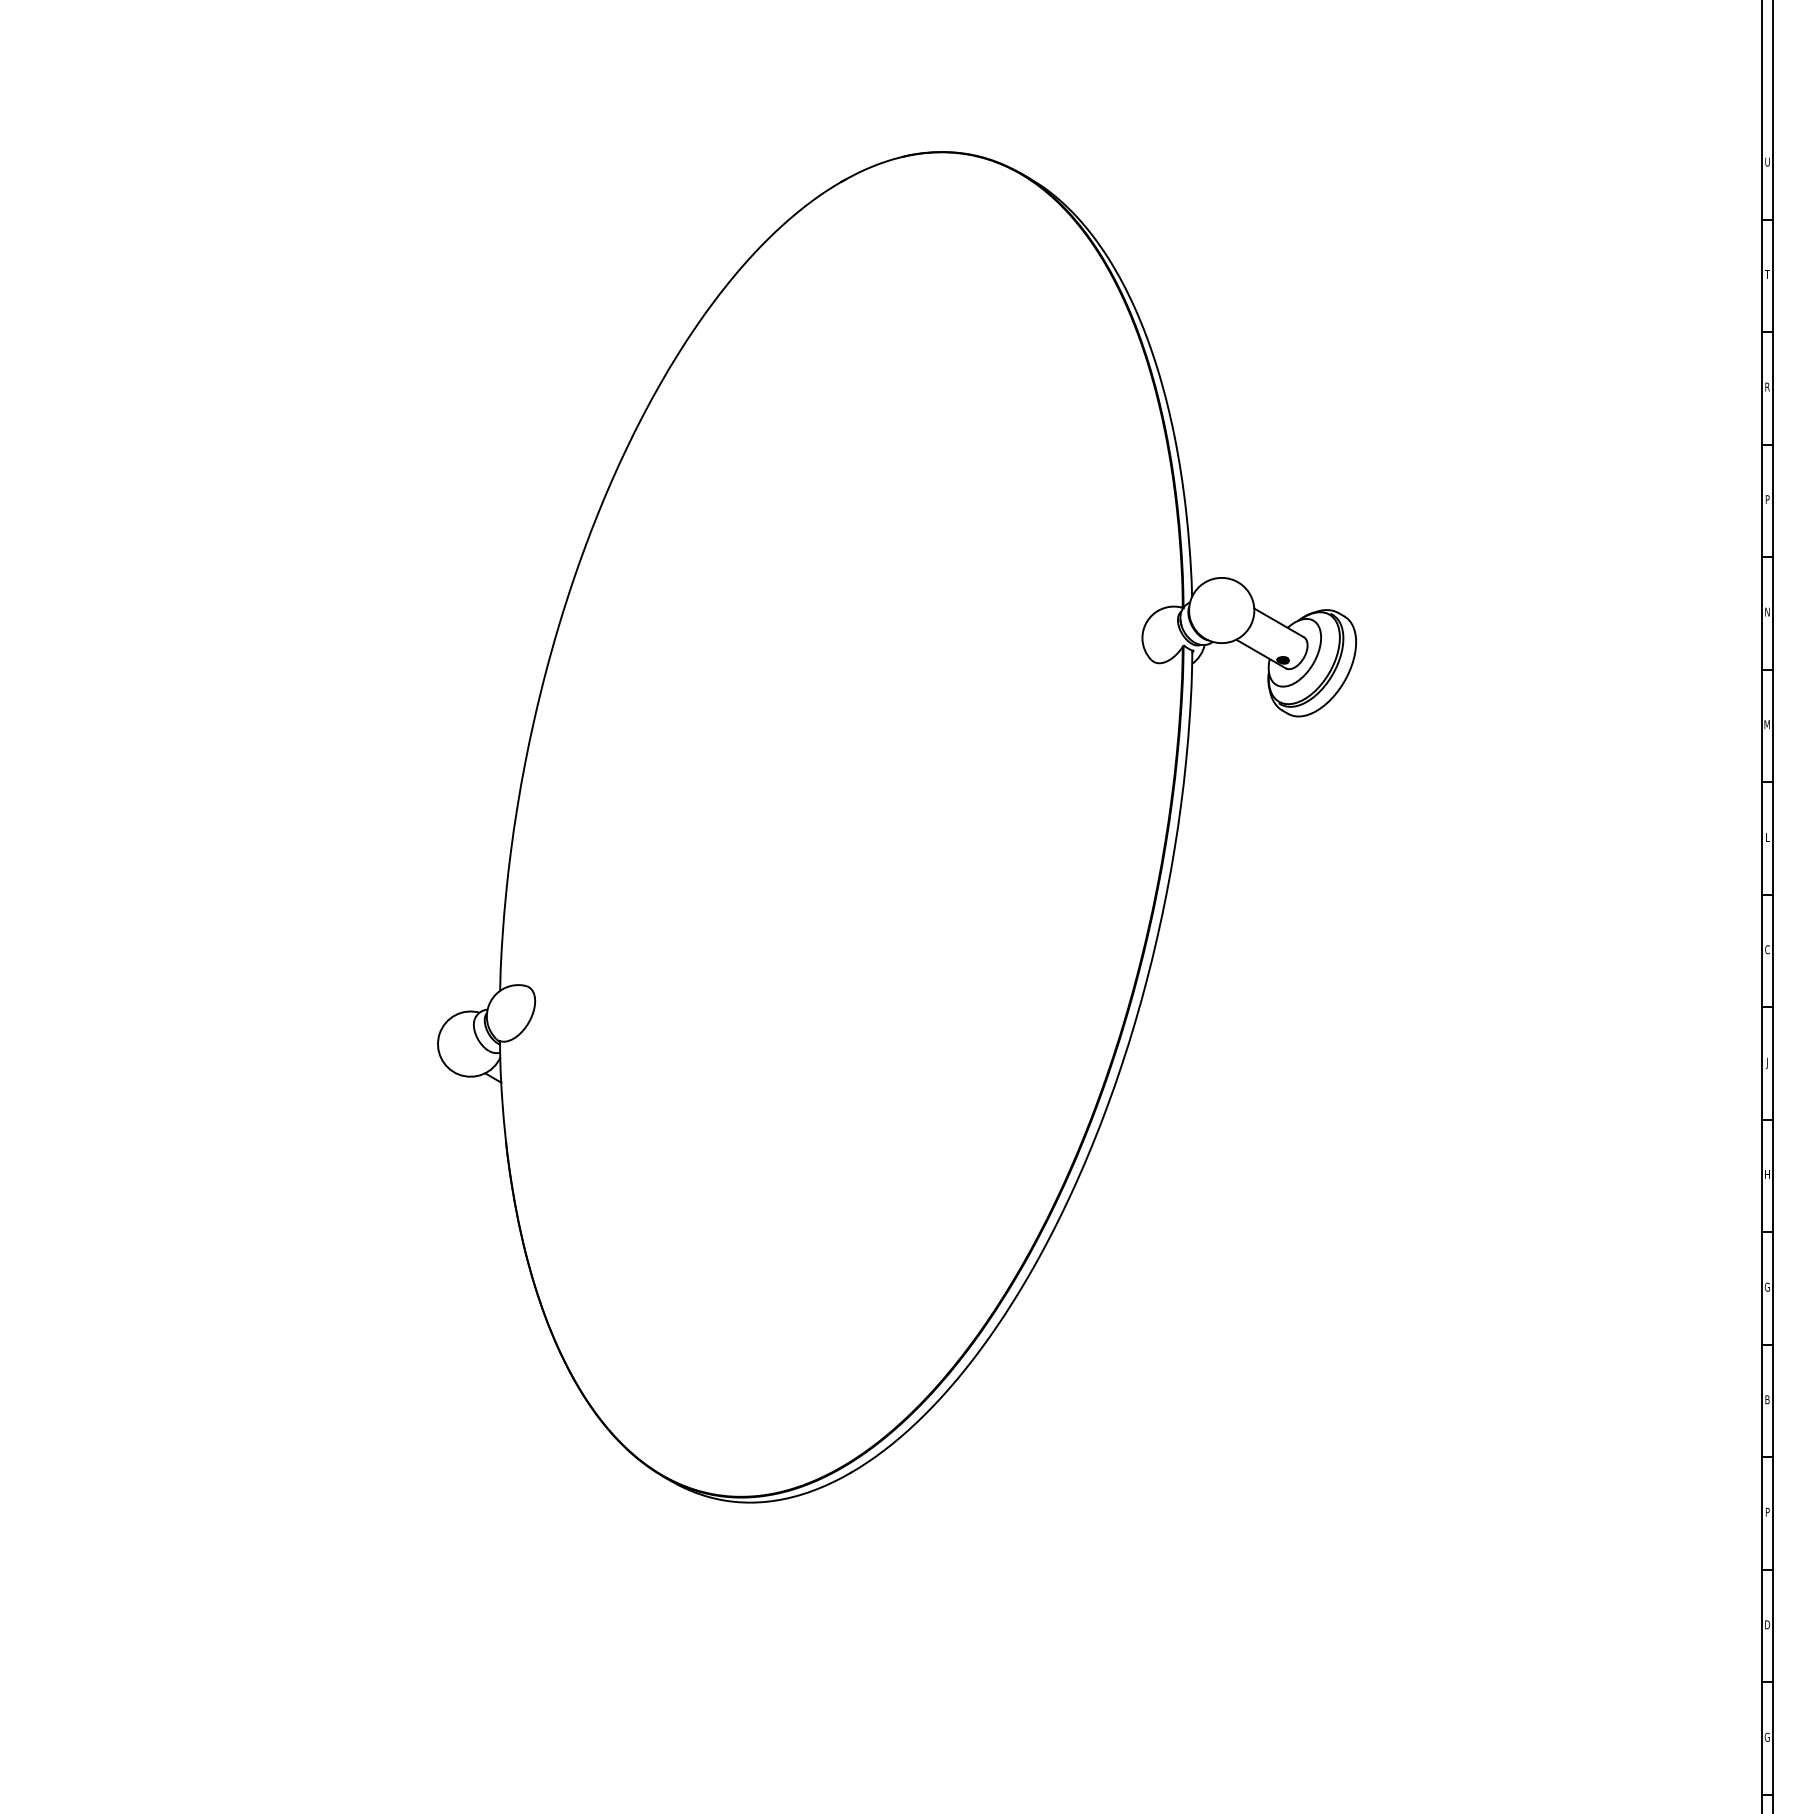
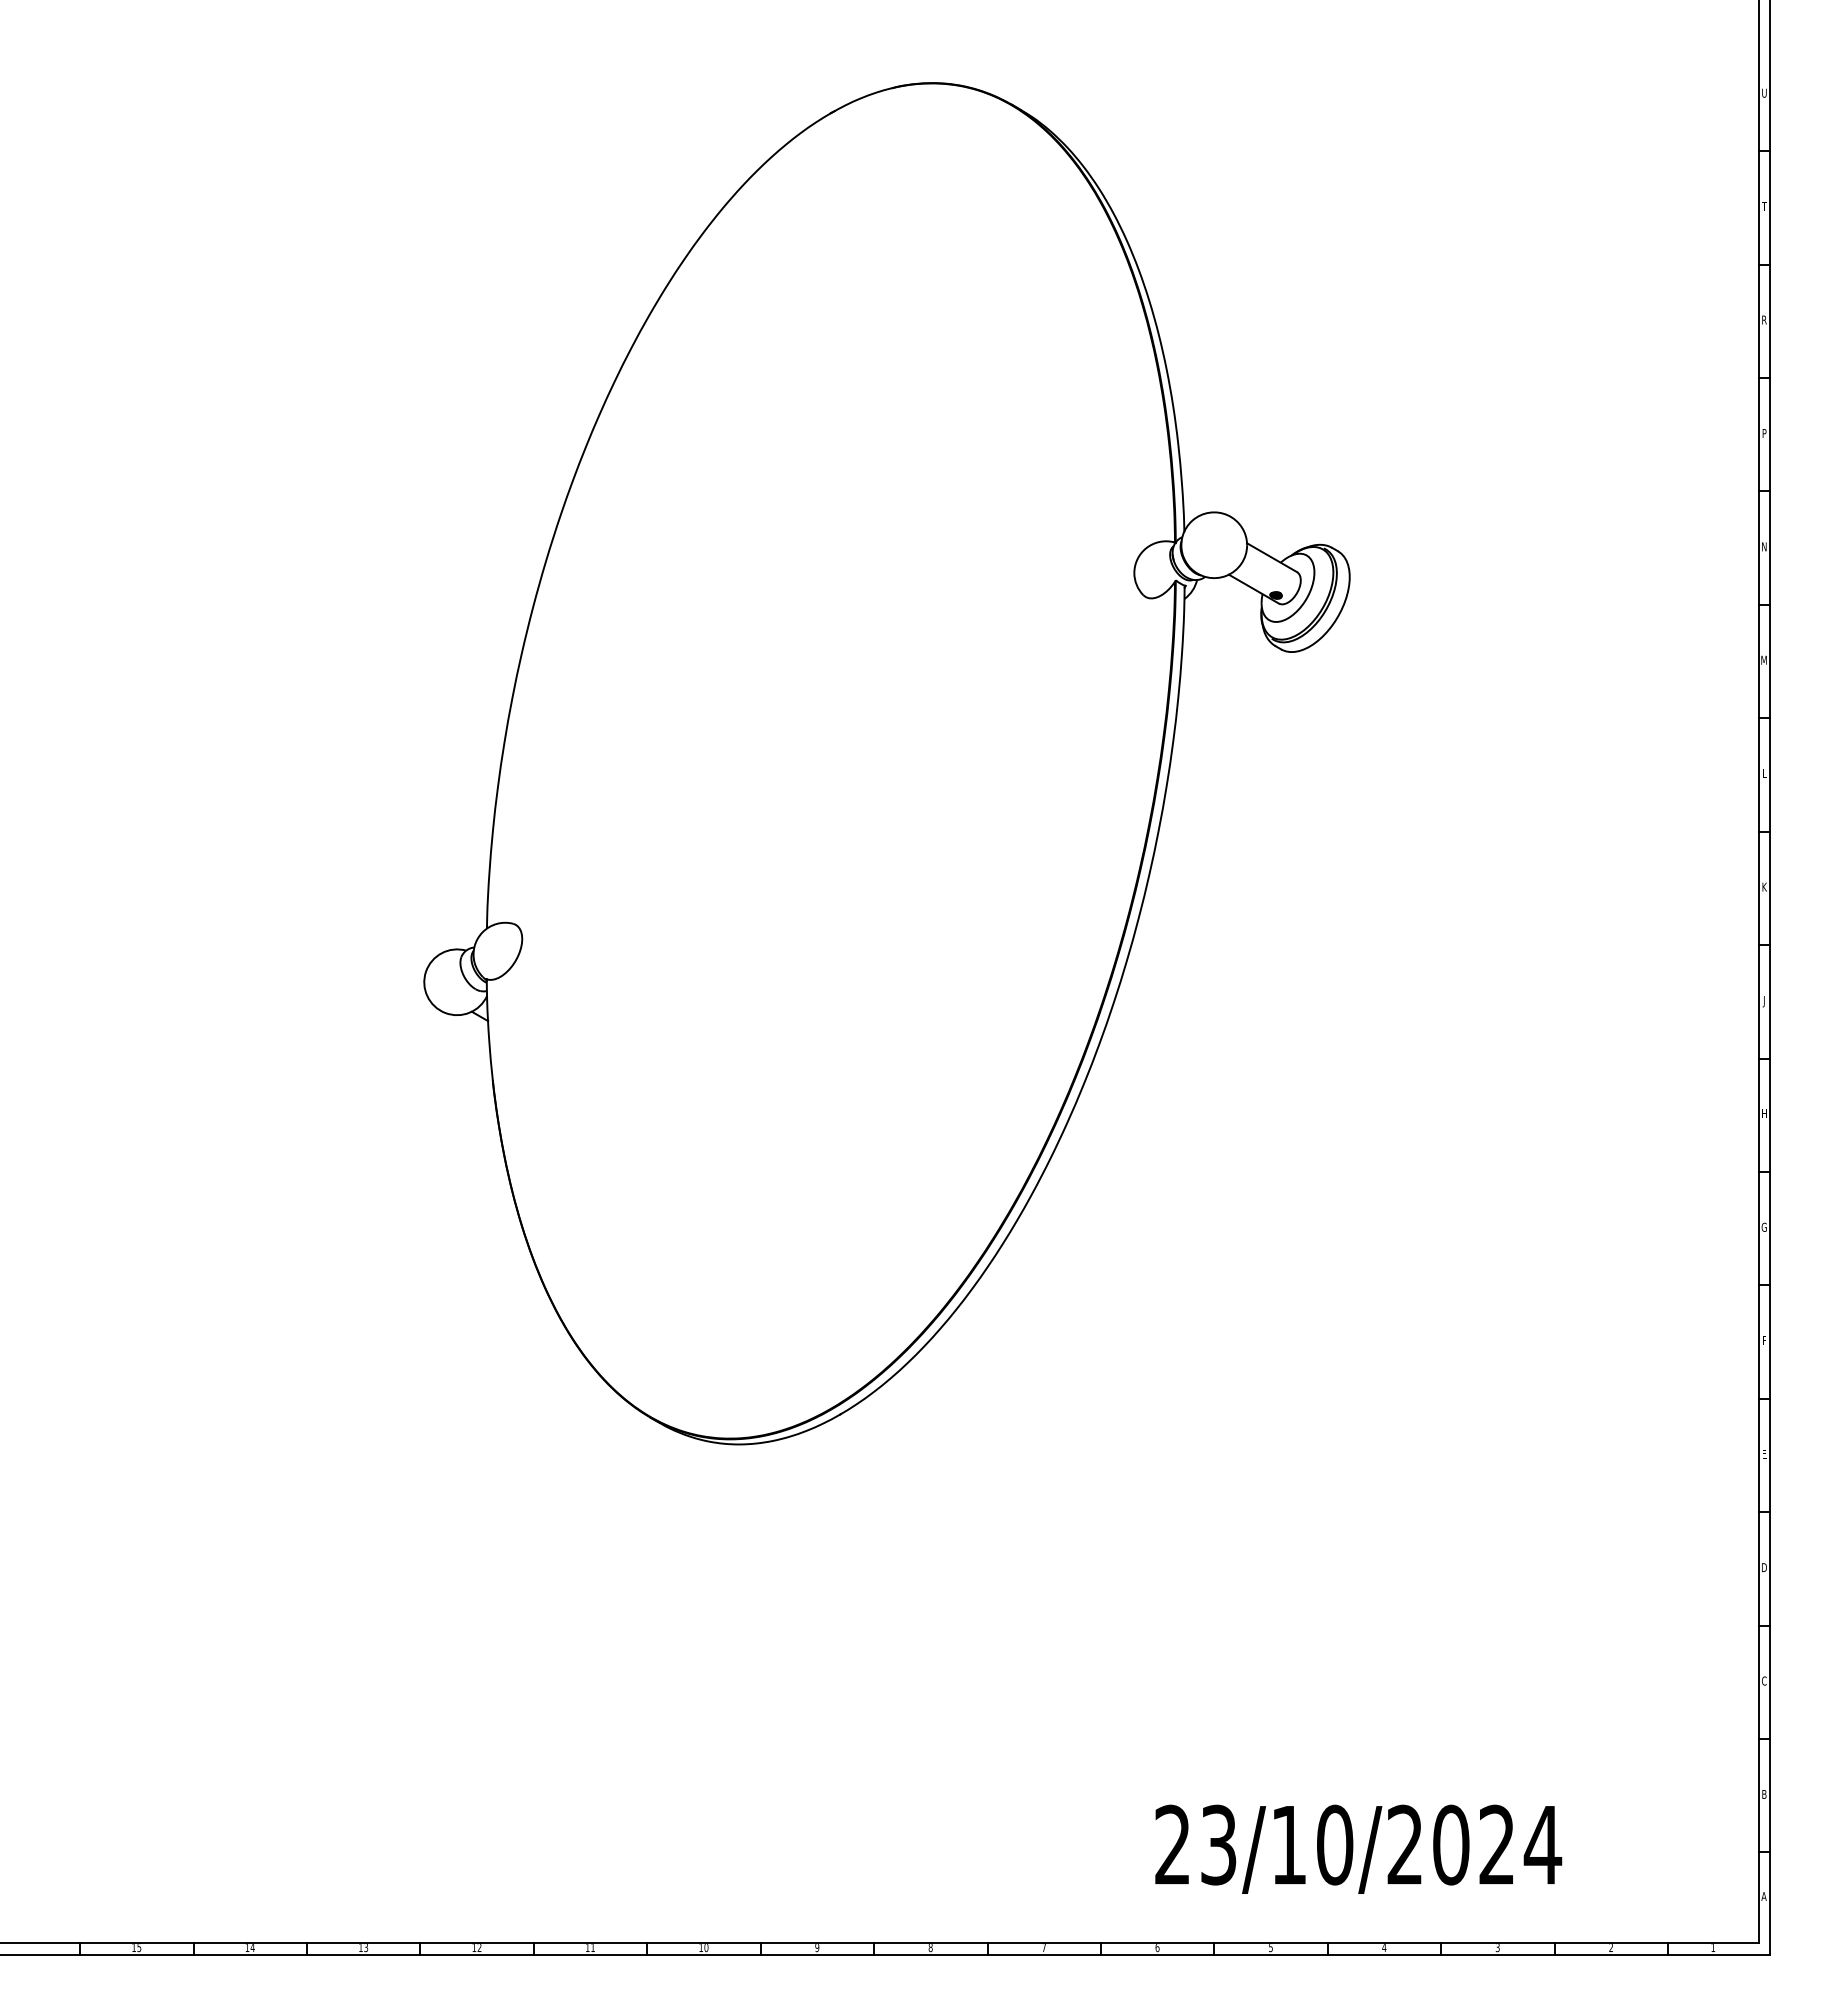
text: (1767, 949) -> (1764, 886), C -> K
text: (1767, 1399) -> (1764, 1340), B -> F
text: (1767, 1511) -> (1764, 1453), P -> E
text: (1766, 1736) -> (1763, 1680), G -> C

